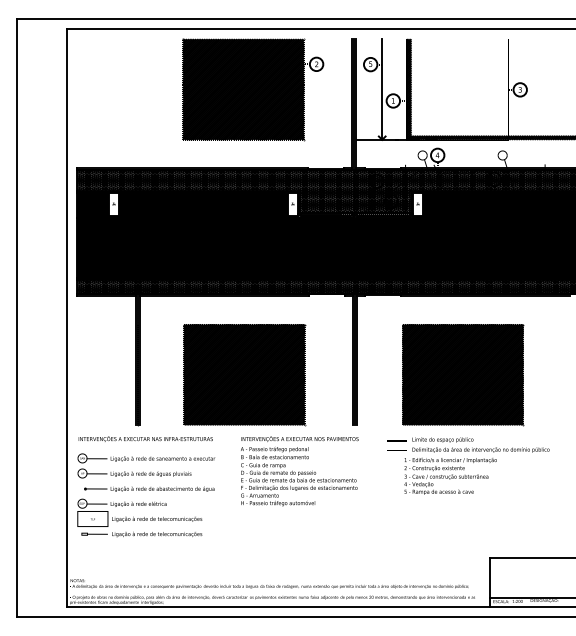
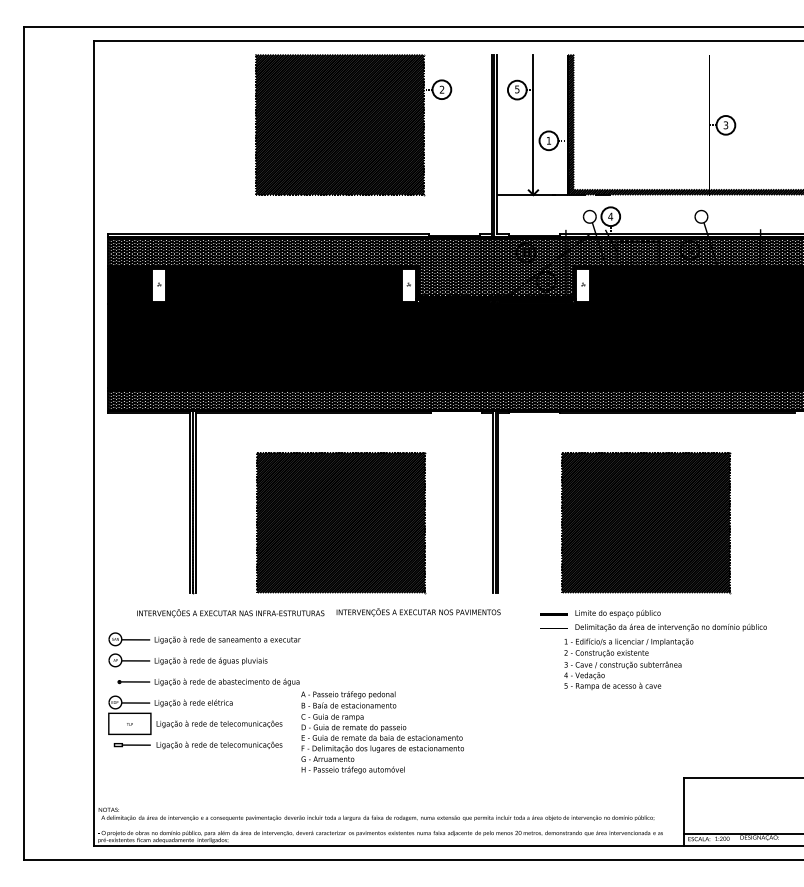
text: (145, 439) -> (230, 613), moved
text: (299, 476) -> (382, 732), moved

